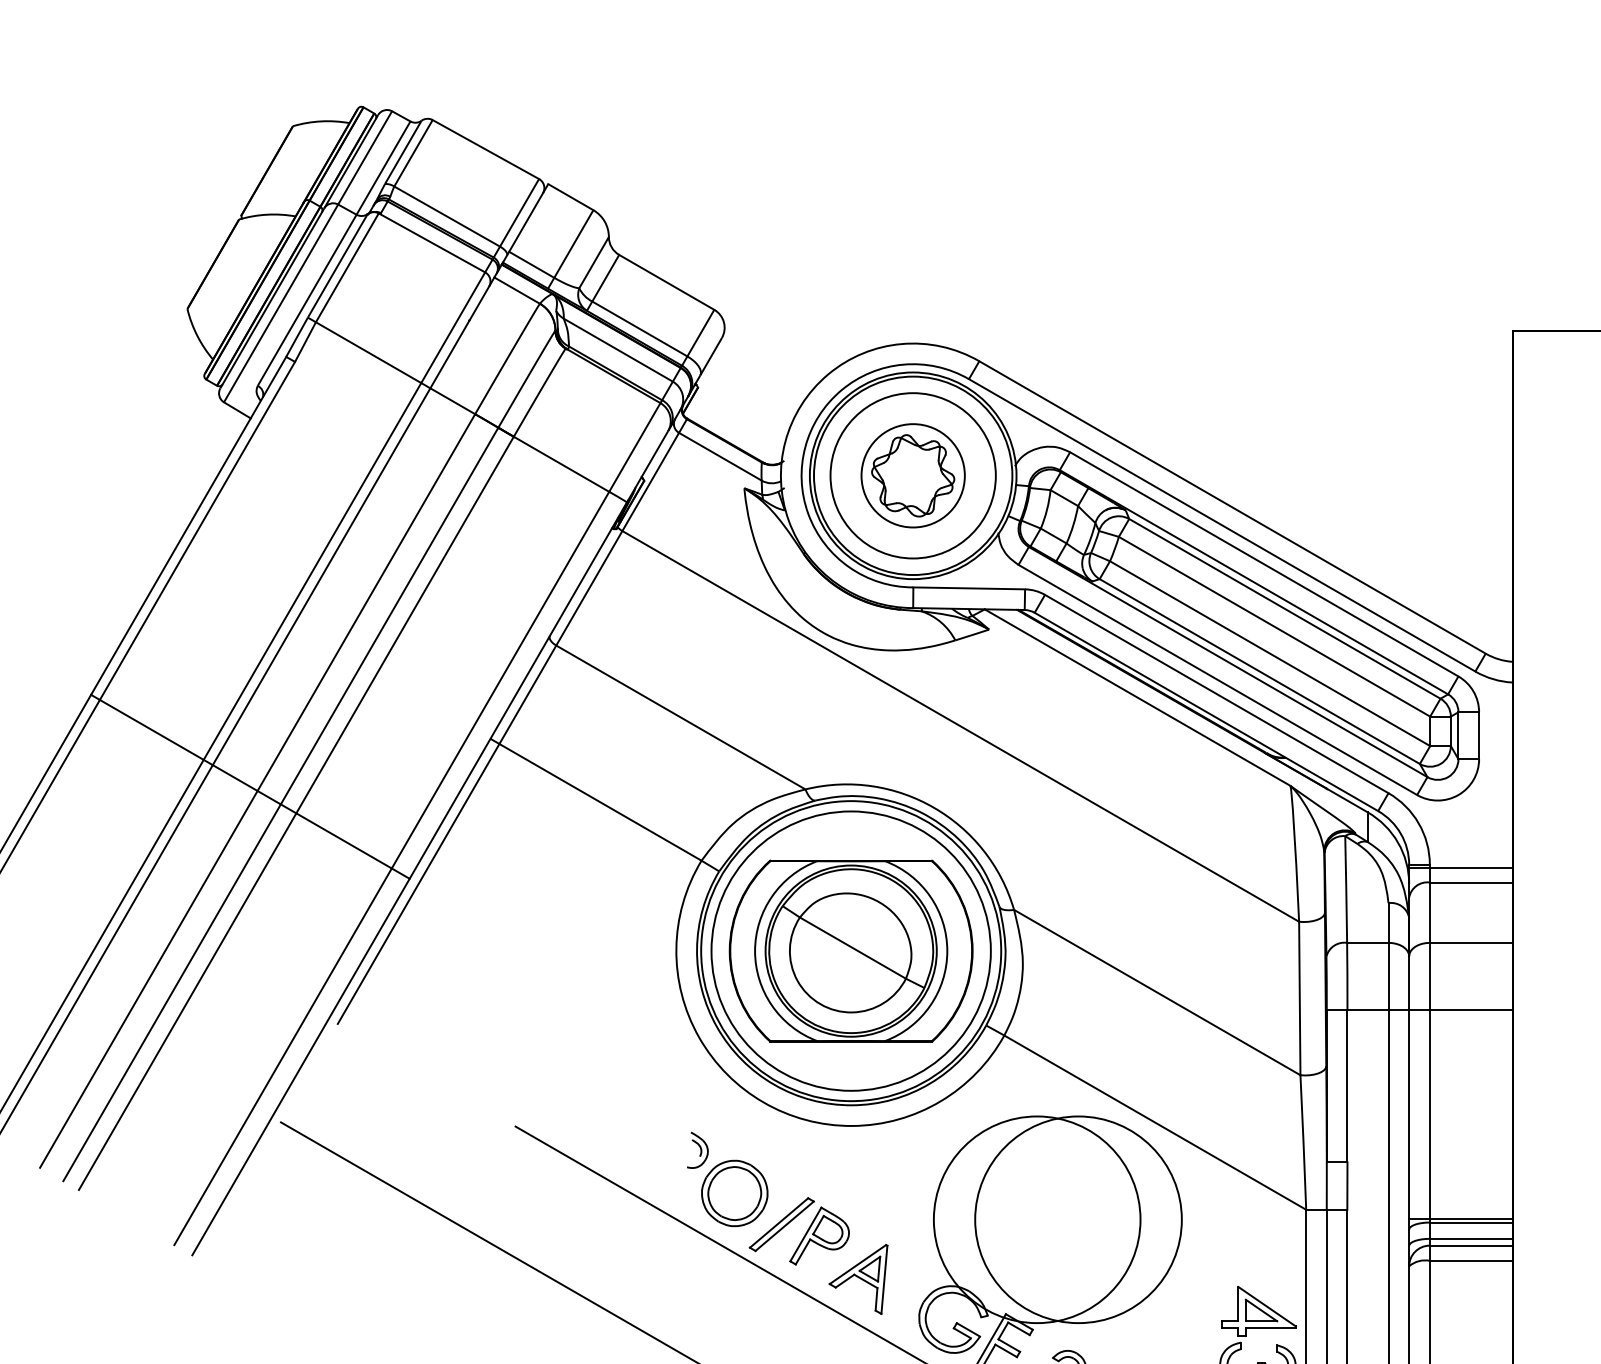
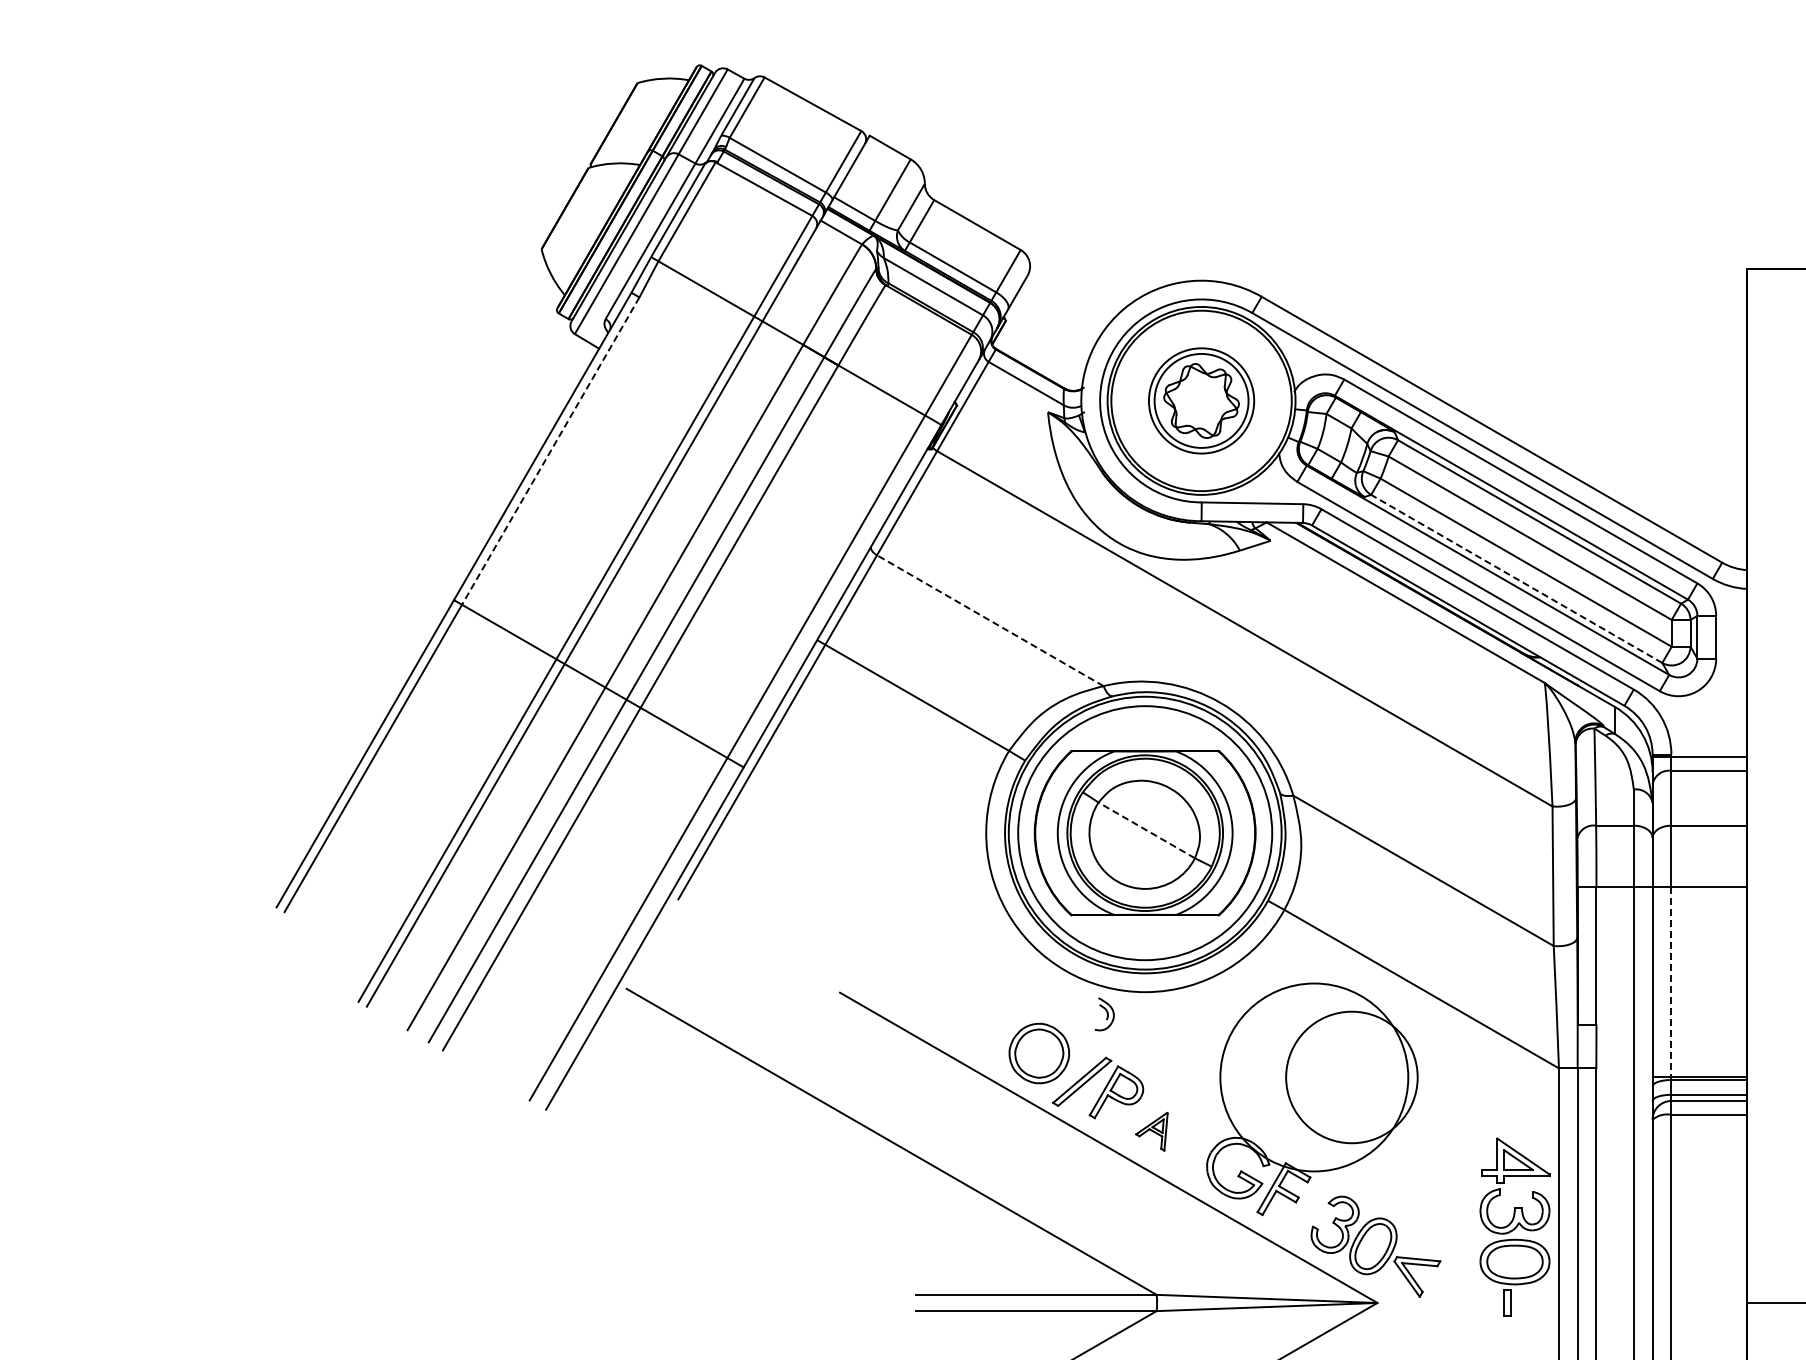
circle: (913, 475) -> (1201, 400), size x0.7
line: (197, 531) -> (550, 451), solid -> dashed
line: (1259, 671) -> (1516, 578), solid -> dashed
line: (681, 717) -> (990, 620), solid -> dashed
line: (852, 948) -> (1146, 830), solid -> dashed
line: (1429, 1114) -> (1671, 981), solid -> dashed
part: (697, 1150) -> (1104, 1014), moved
circle: (1078, 1219) -> (1351, 1077), size x0.7
part: (858, 1279) -> (1151, 1131), size x0.6

